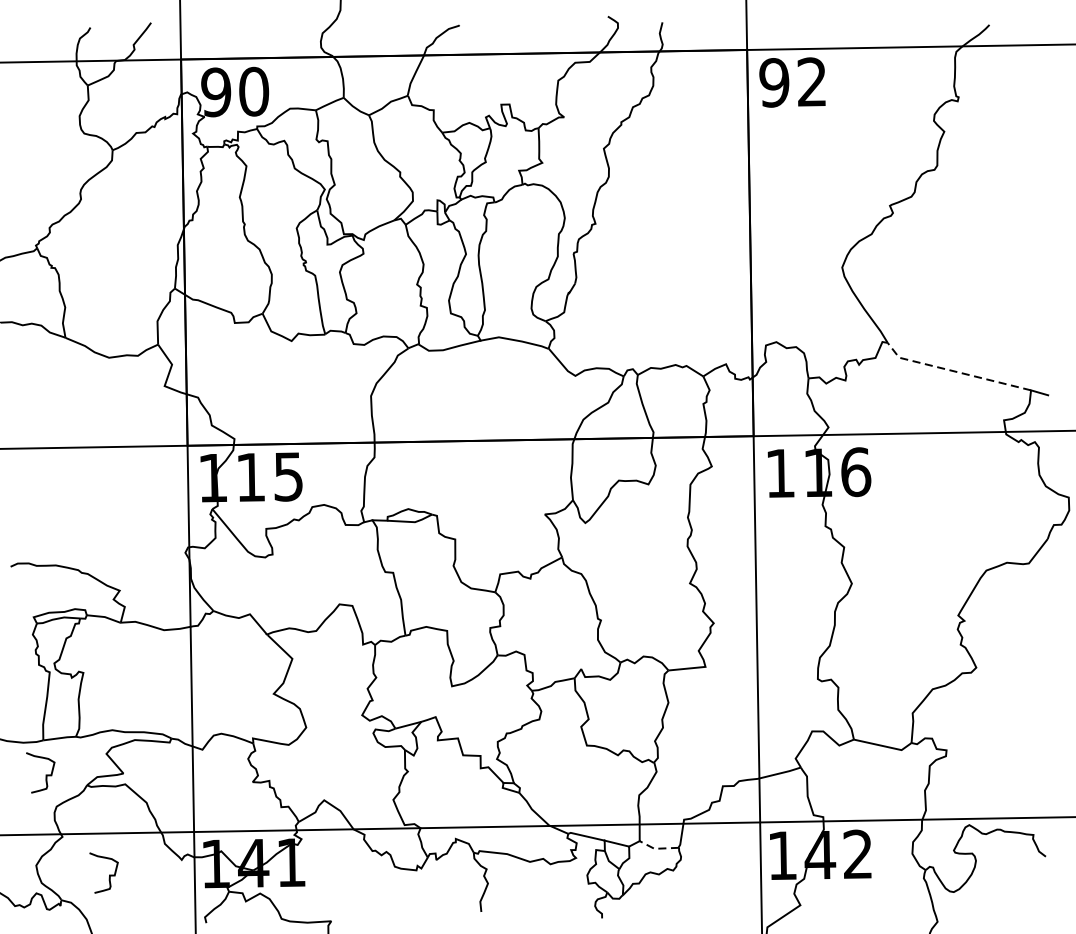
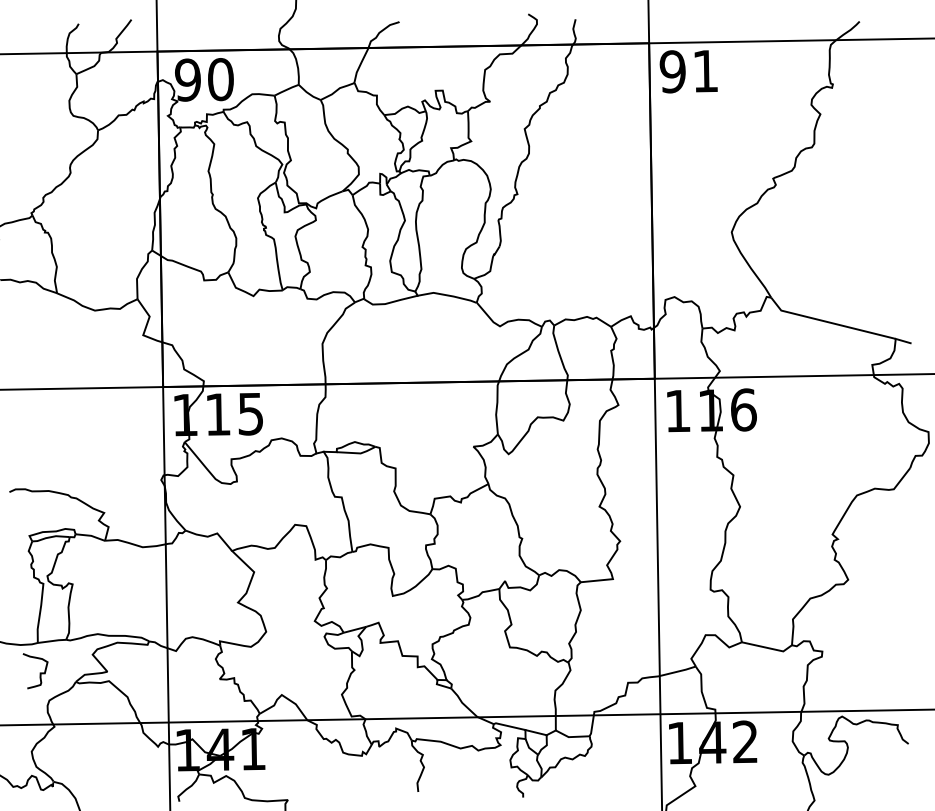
text: (812, 81) -> (705, 70), 92 -> 91
line: (954, 371) -> (829, 322), dashed -> solid
line: (657, 849) -> (571, 737), dashed -> solid
curve: (108, 874) -> (94, 759), removed

